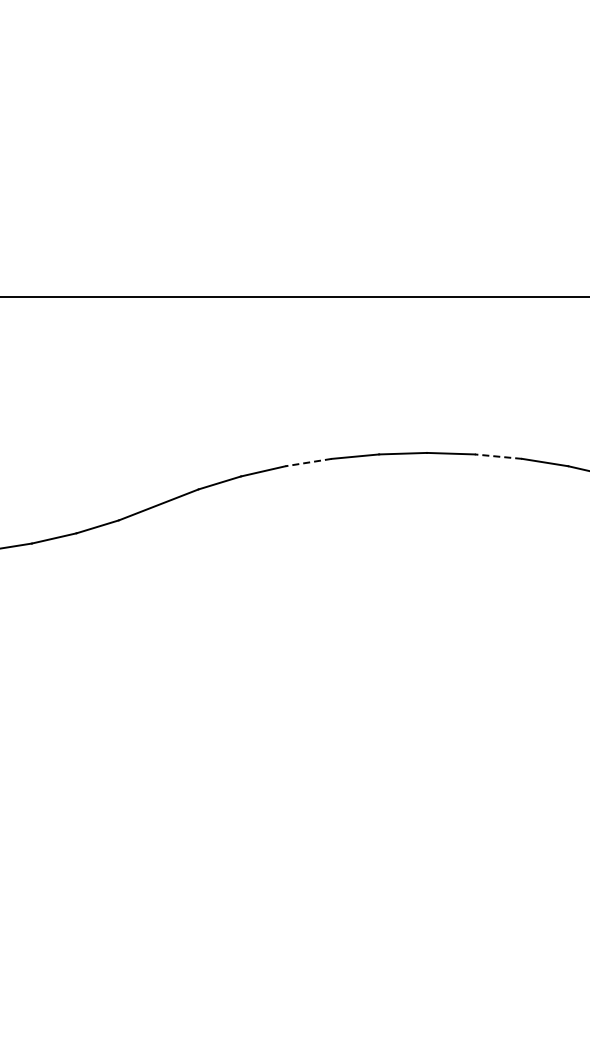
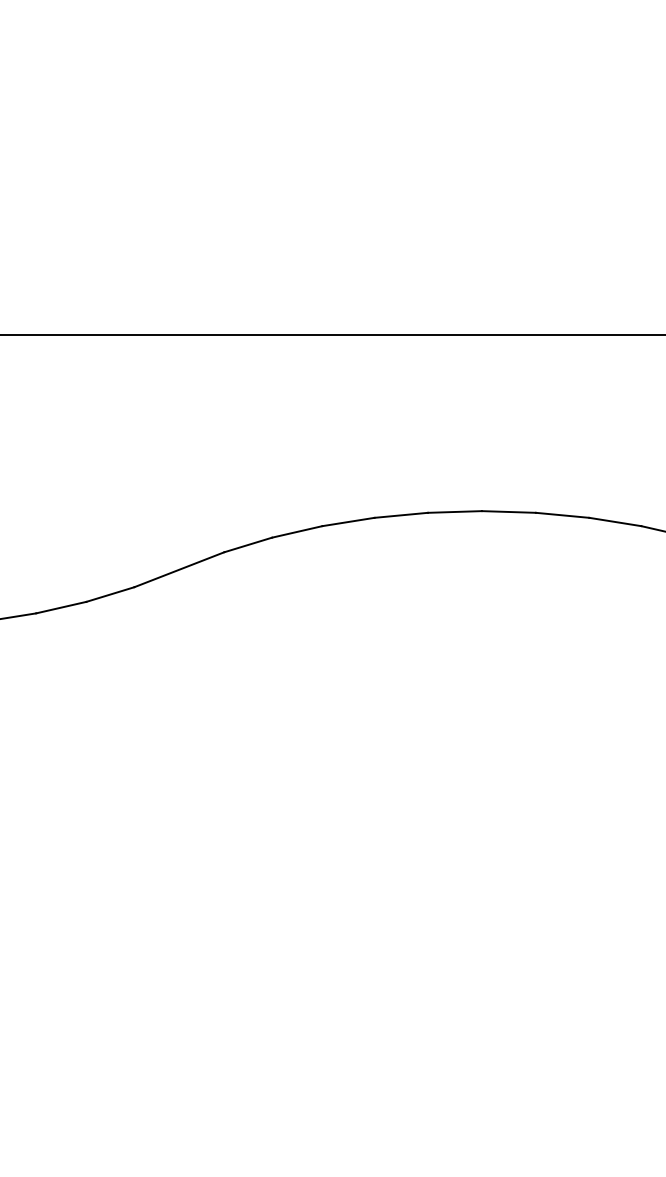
line: (498, 456) -> (562, 515), dashed -> solid
line: (308, 462) -> (348, 521), dashed -> solid

